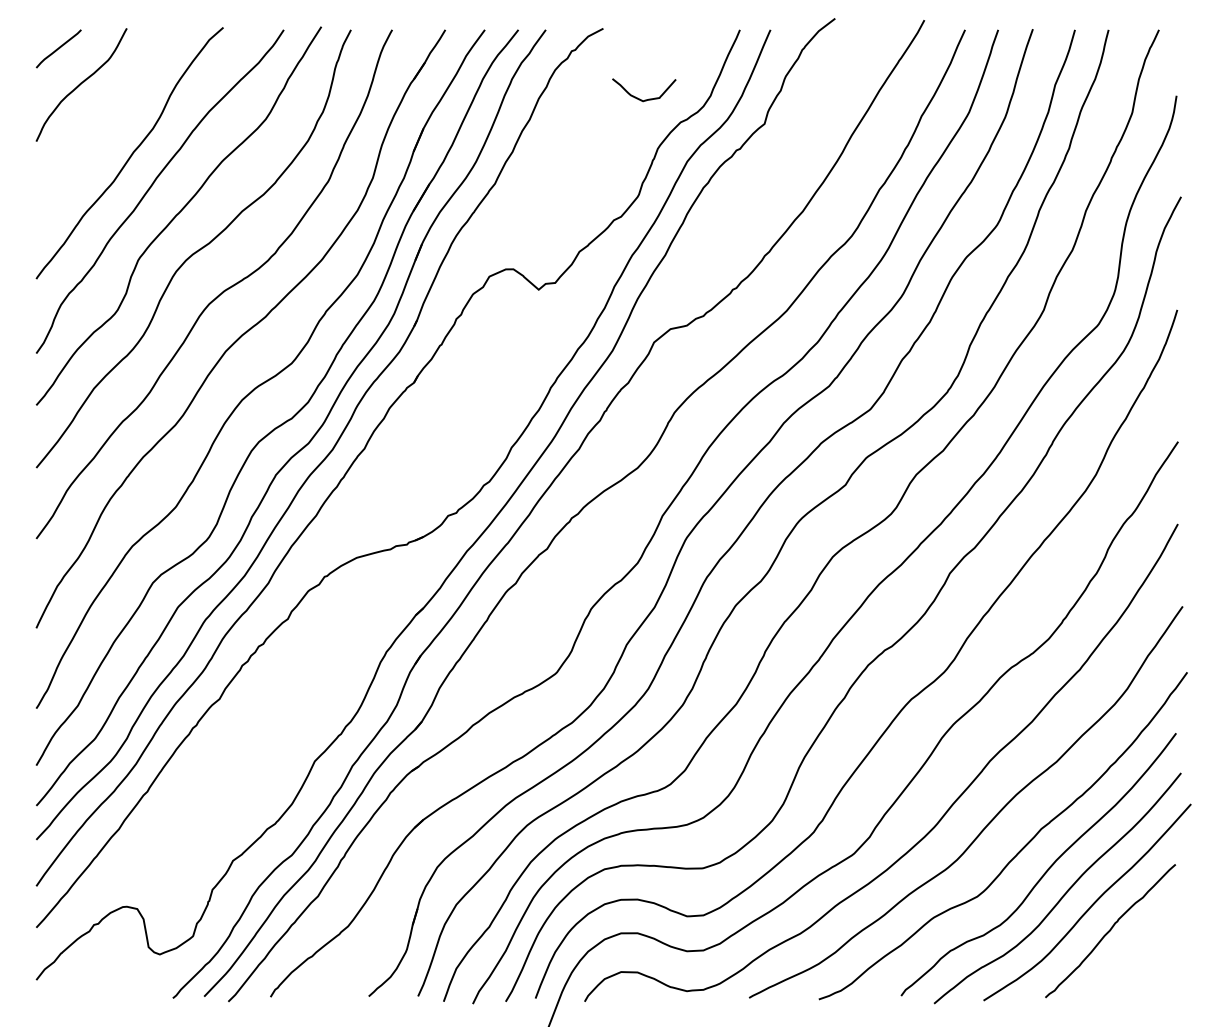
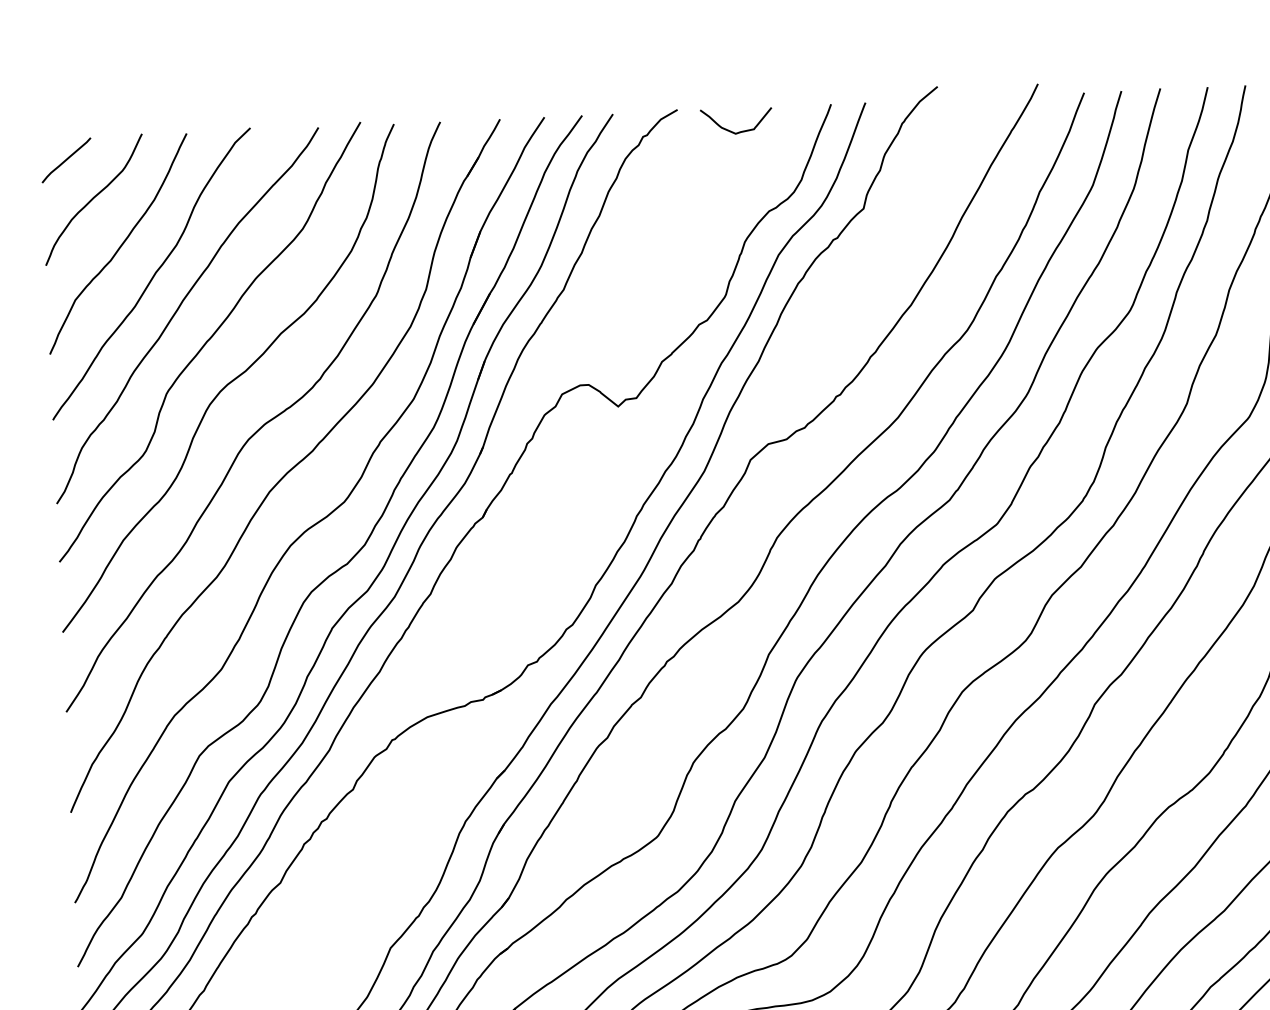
curve: (648, 98) -> (741, 130), moved
curve: (103, 126) -> (120, 245), added

